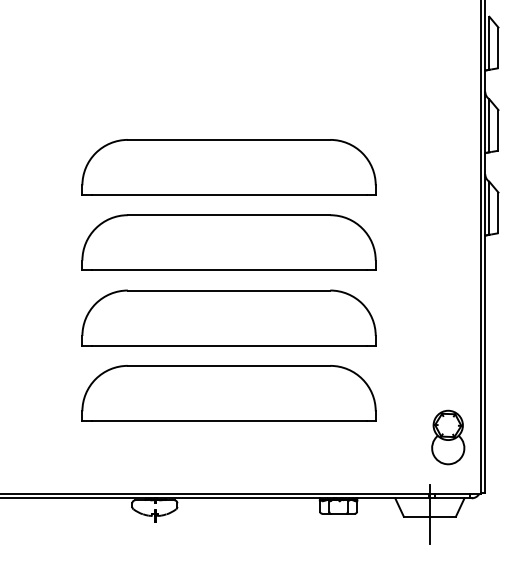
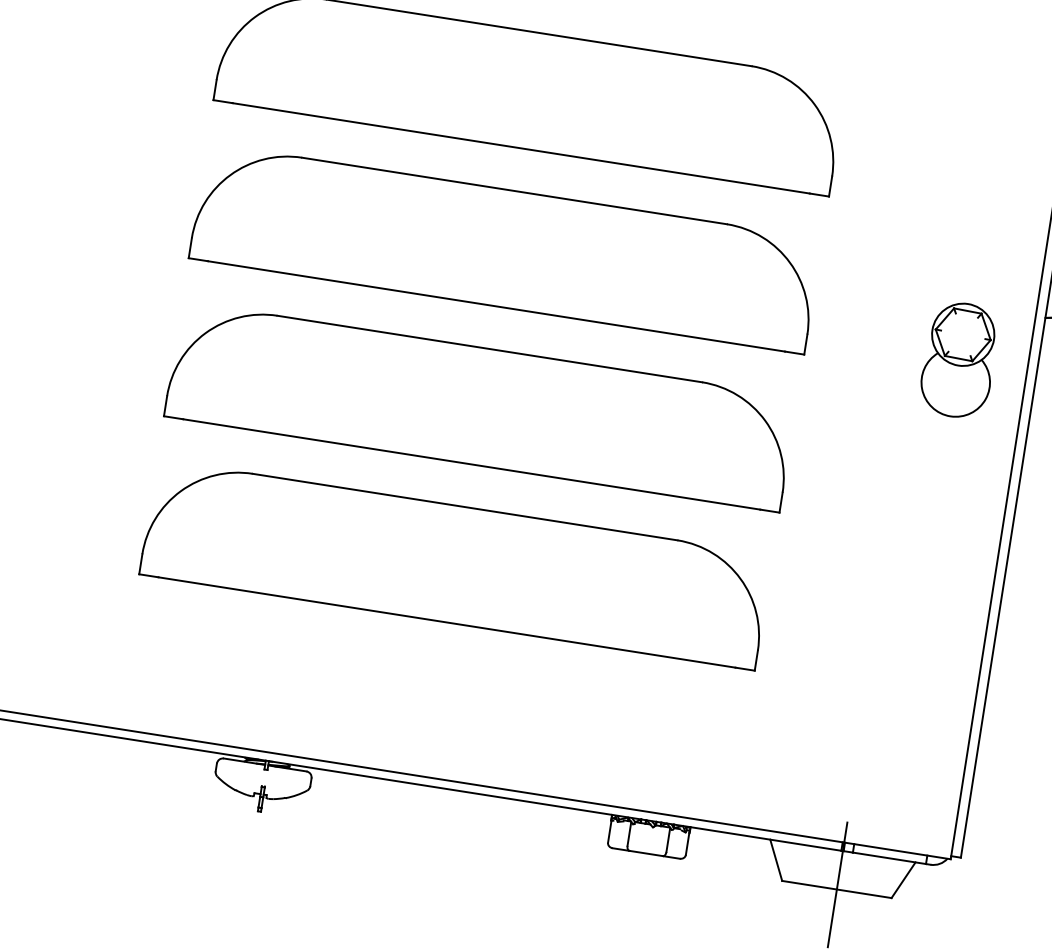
part: (448, 437) -> (959, 360), moved

